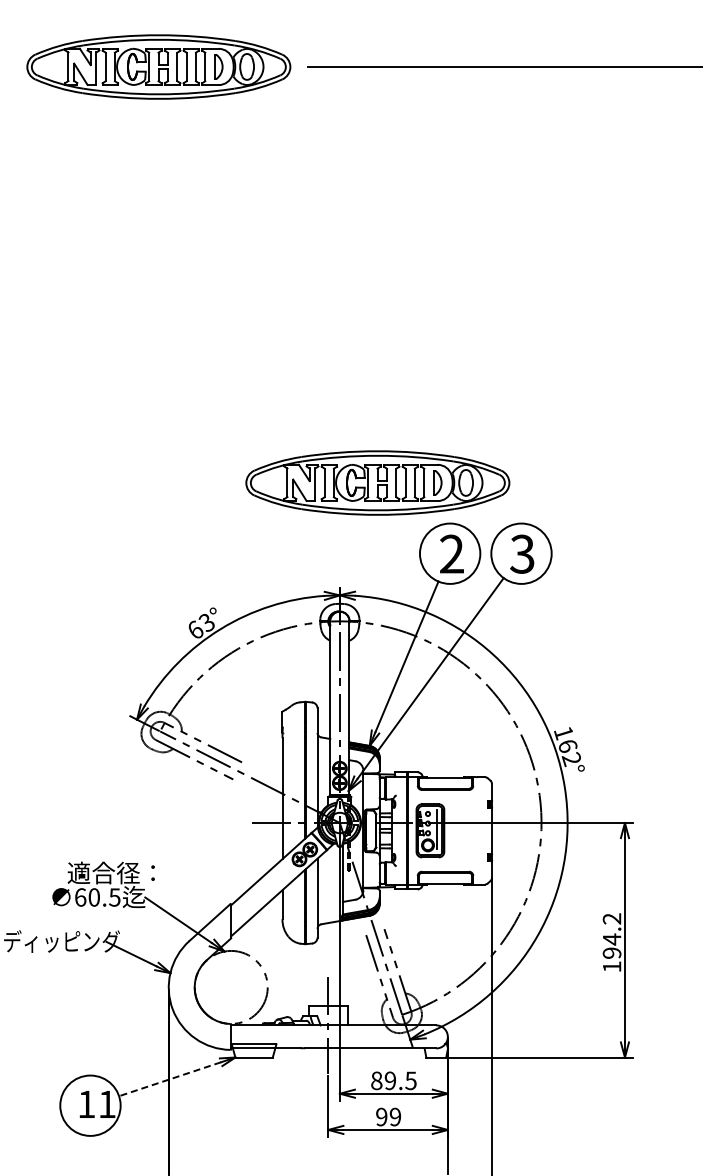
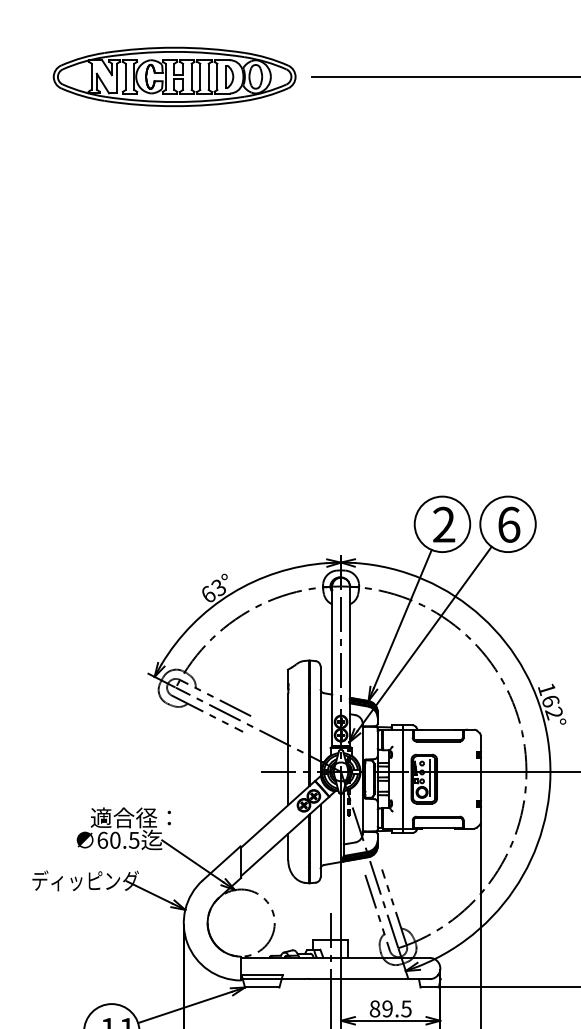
part: (377, 482) -> (375, 458), removed
text: (522, 553) -> (508, 524), 3 -> 6
line: (170, 1079) -> (185, 1007), dashed -> solid

